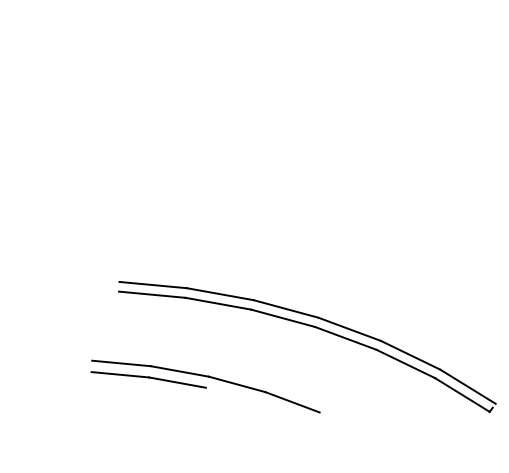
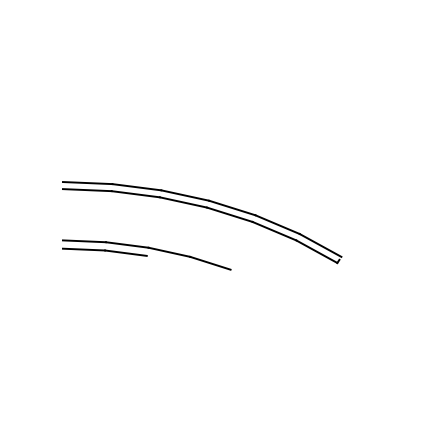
part: (205, 385) -> (146, 254), moved

